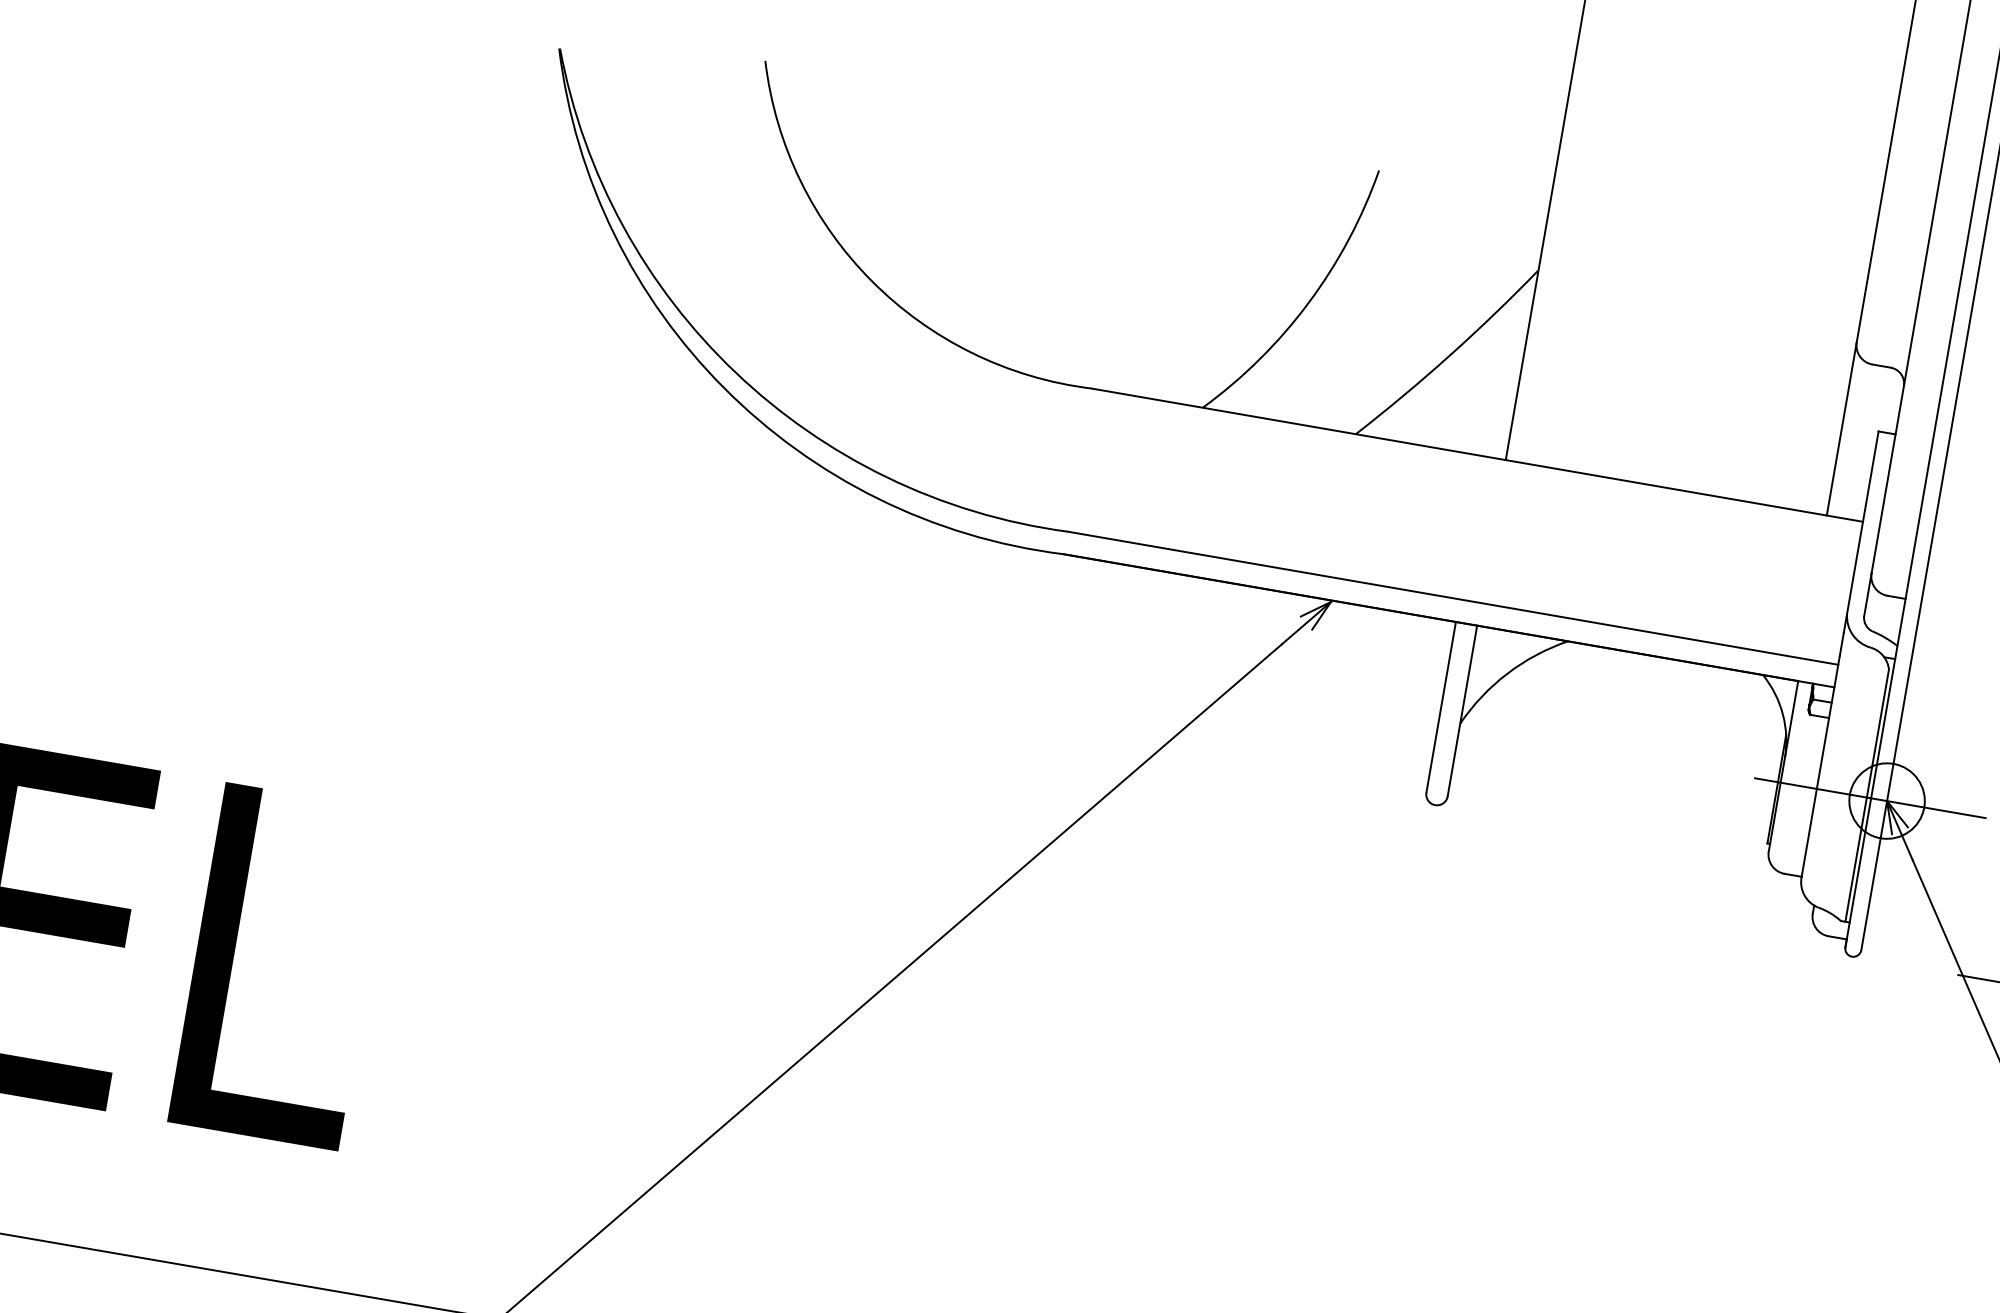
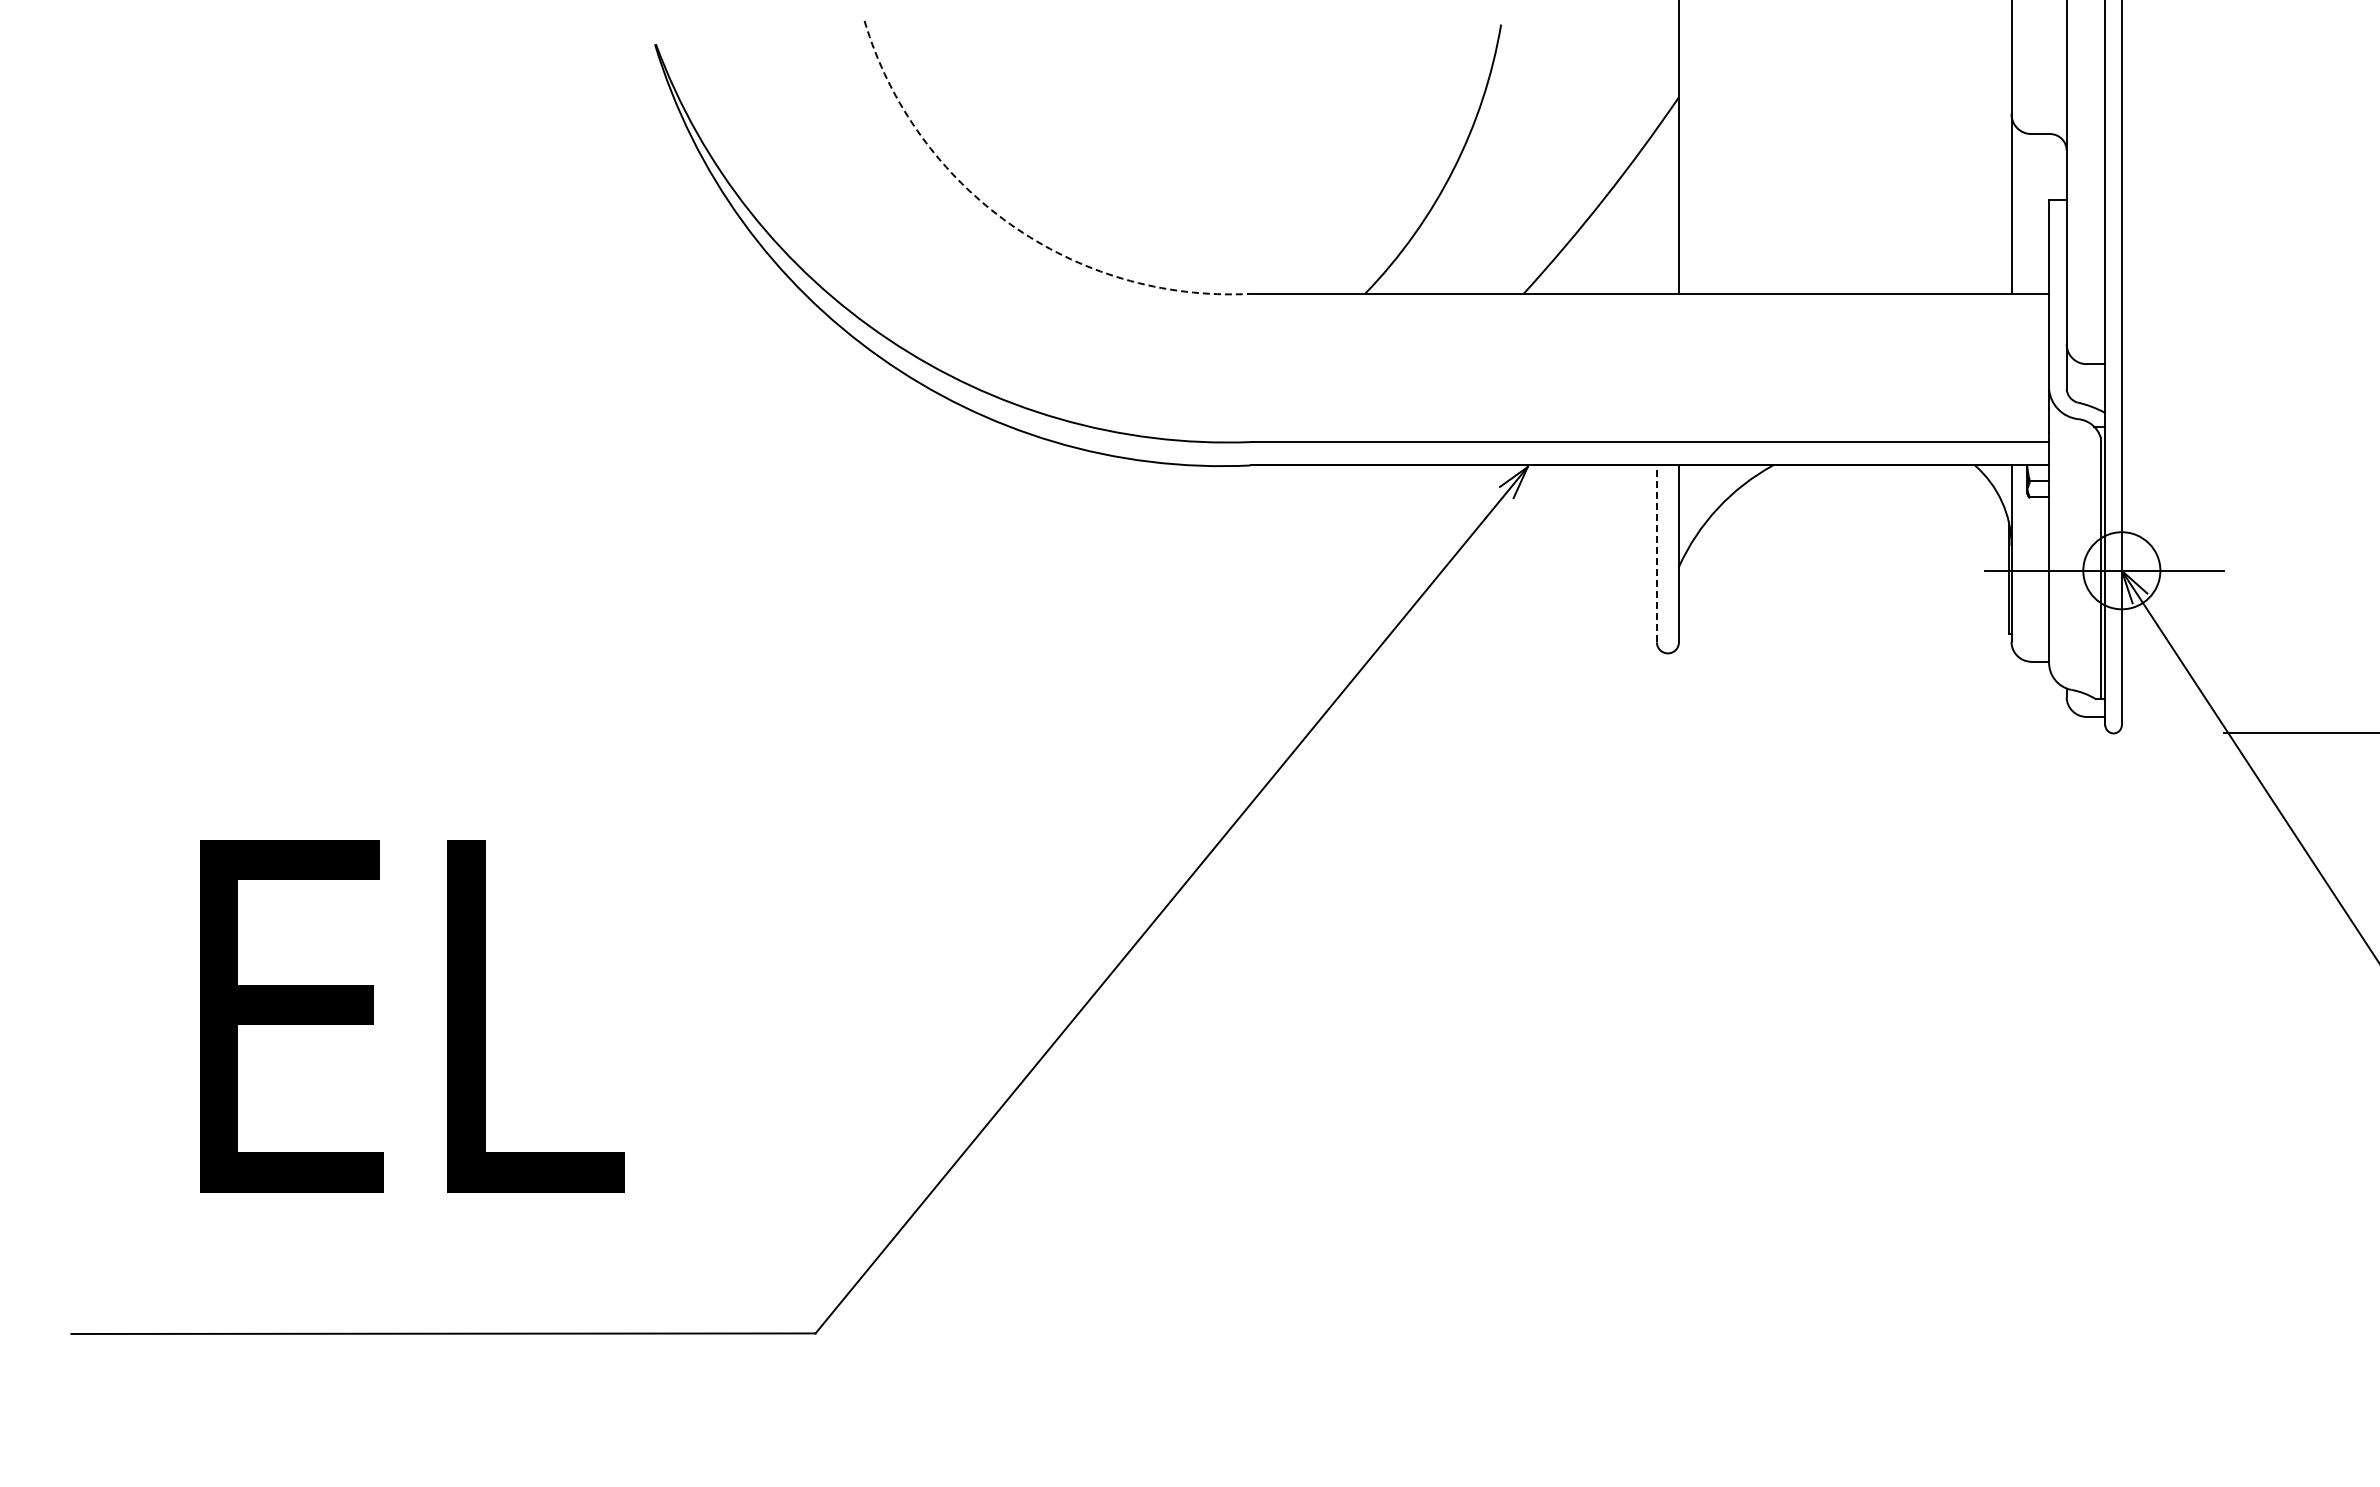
arc: (872, 281) -> (1010, 224), solid -> dashed
line: (1440, 706) -> (1656, 553), solid -> dashed

